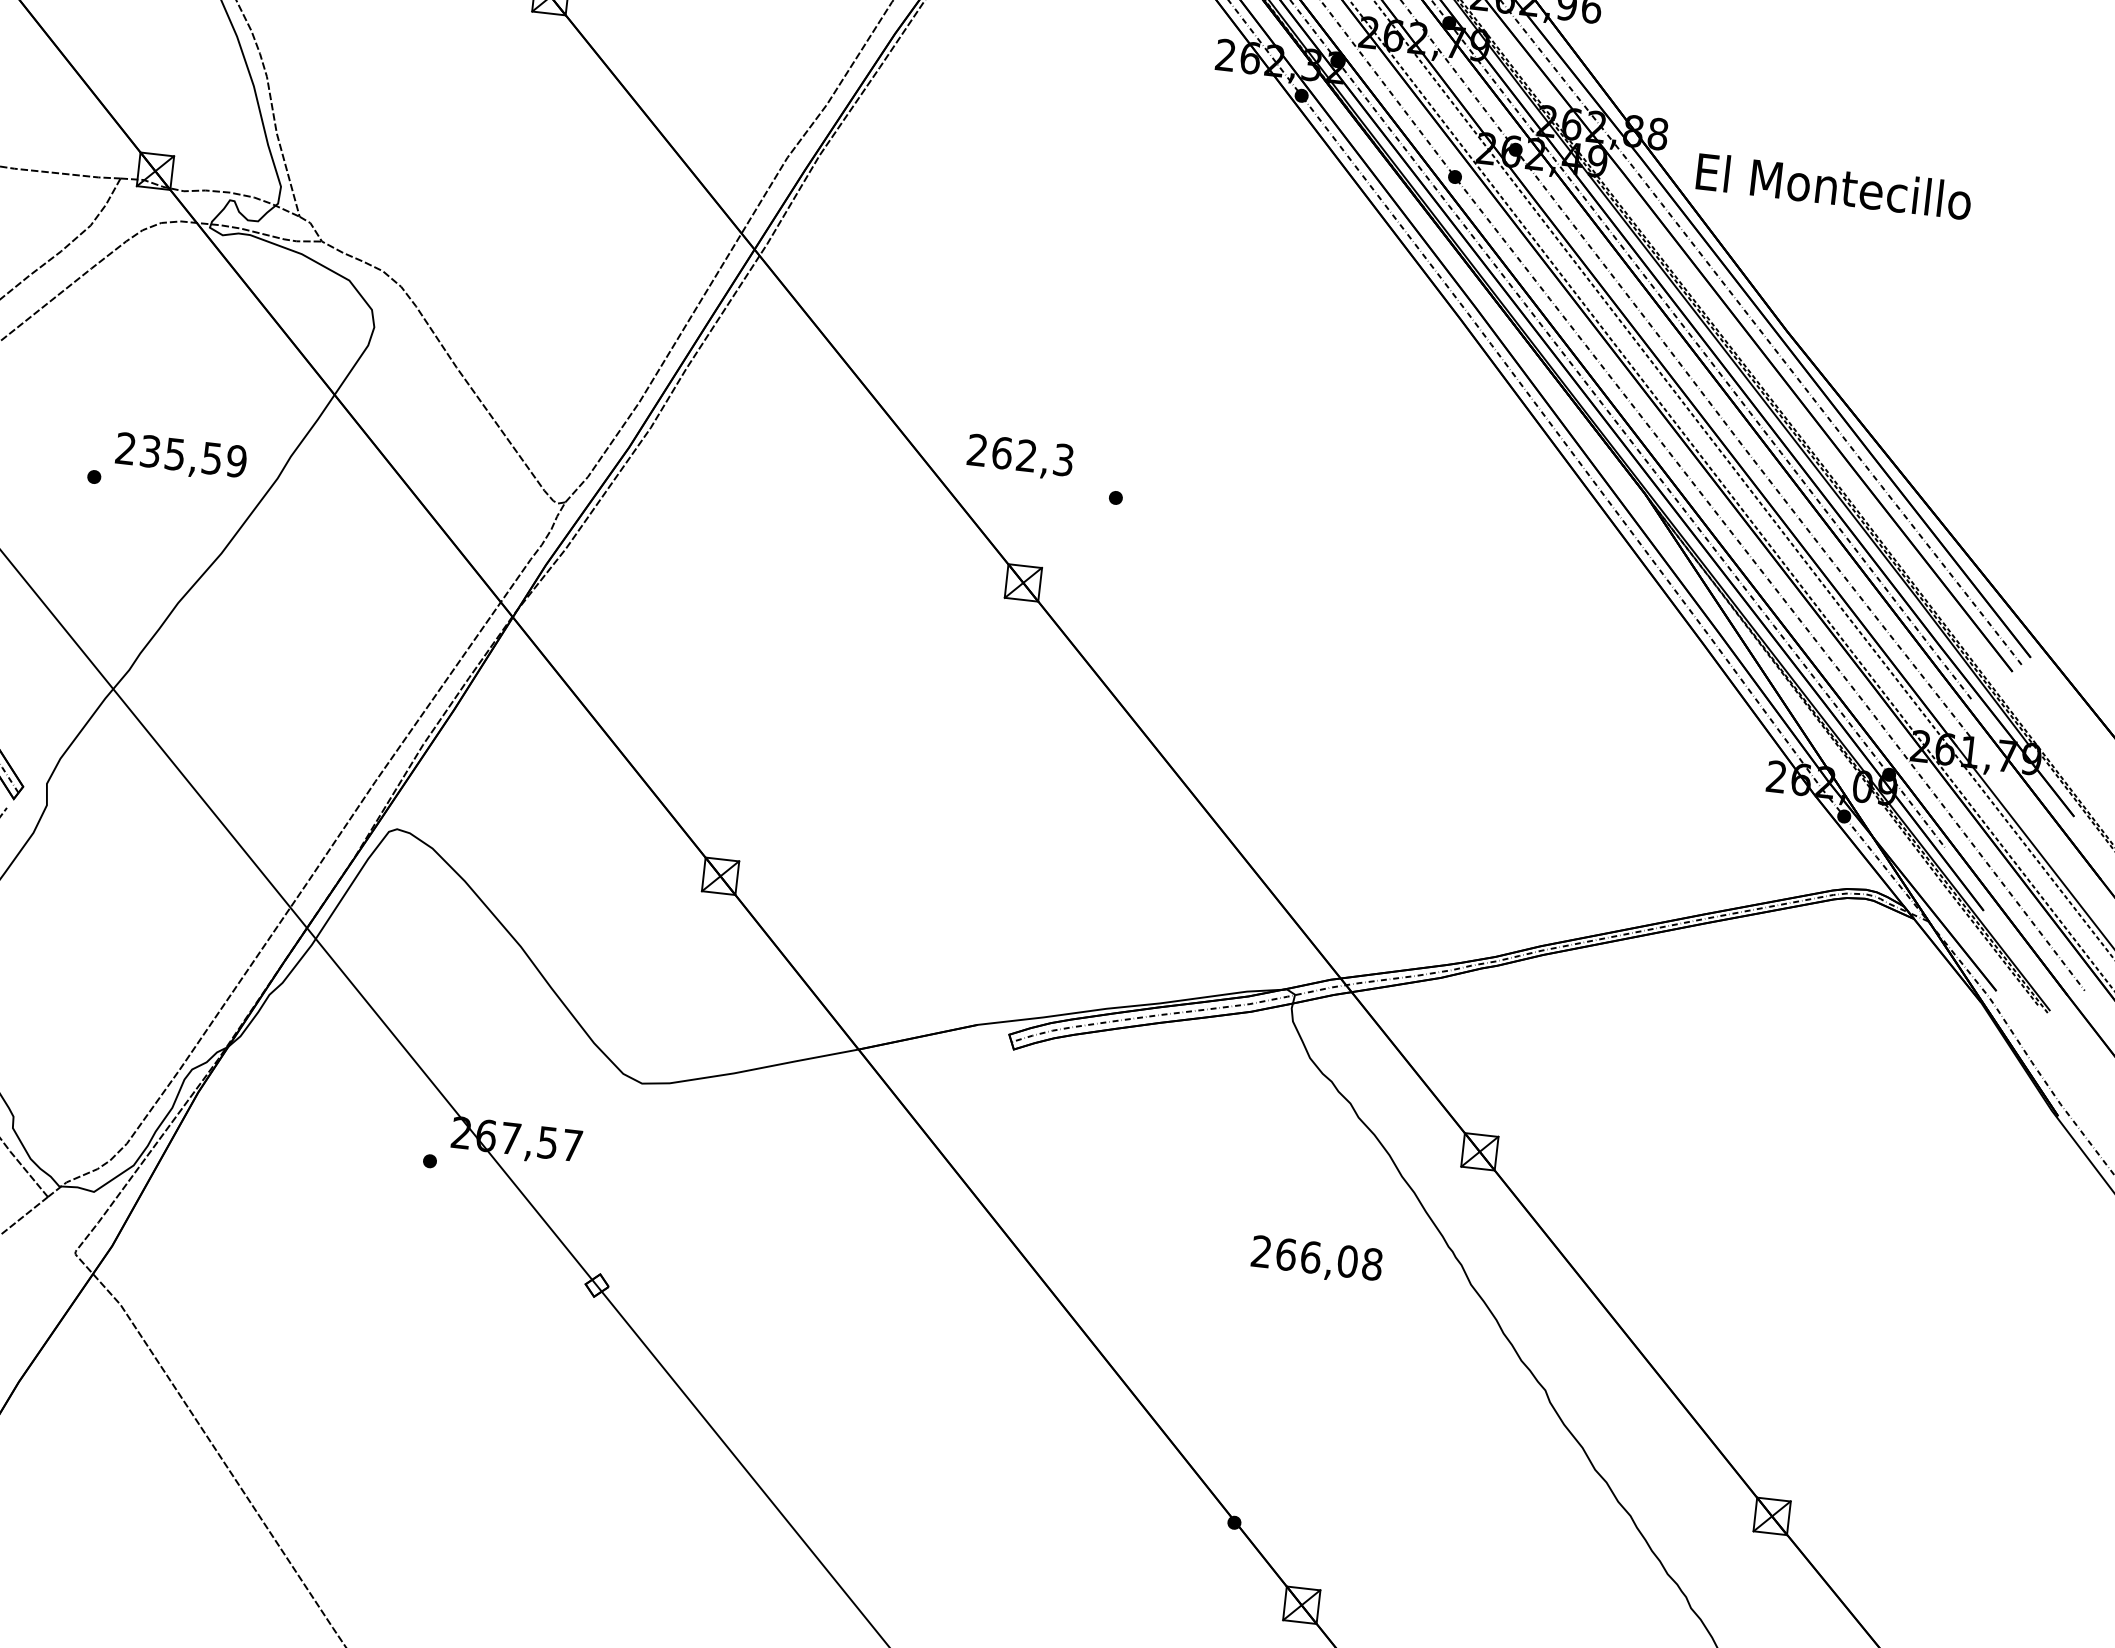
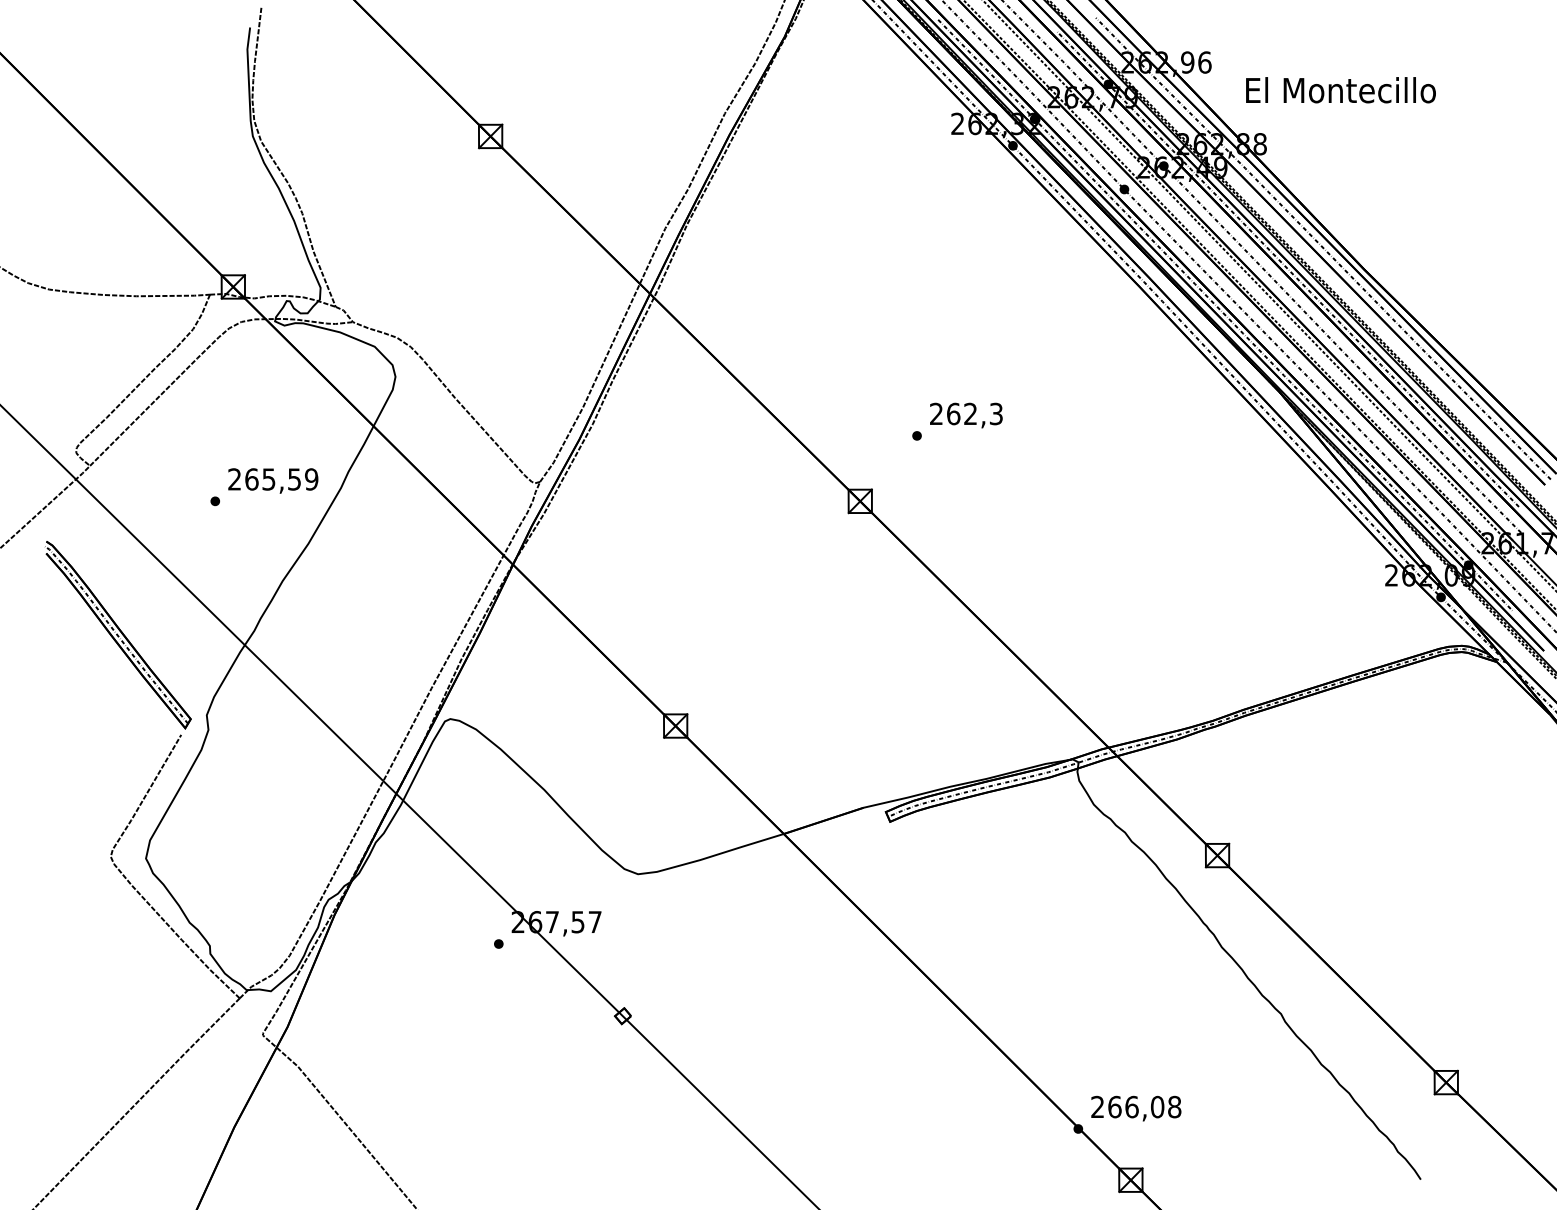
text: (1833, 186) -> (1340, 90), moved
text: (150, 451) -> (251, 479), 235,59 -> 265,59
text: (1020, 457) -> (966, 415), moved
text: (1317, 1260) -> (1136, 1108), moved

